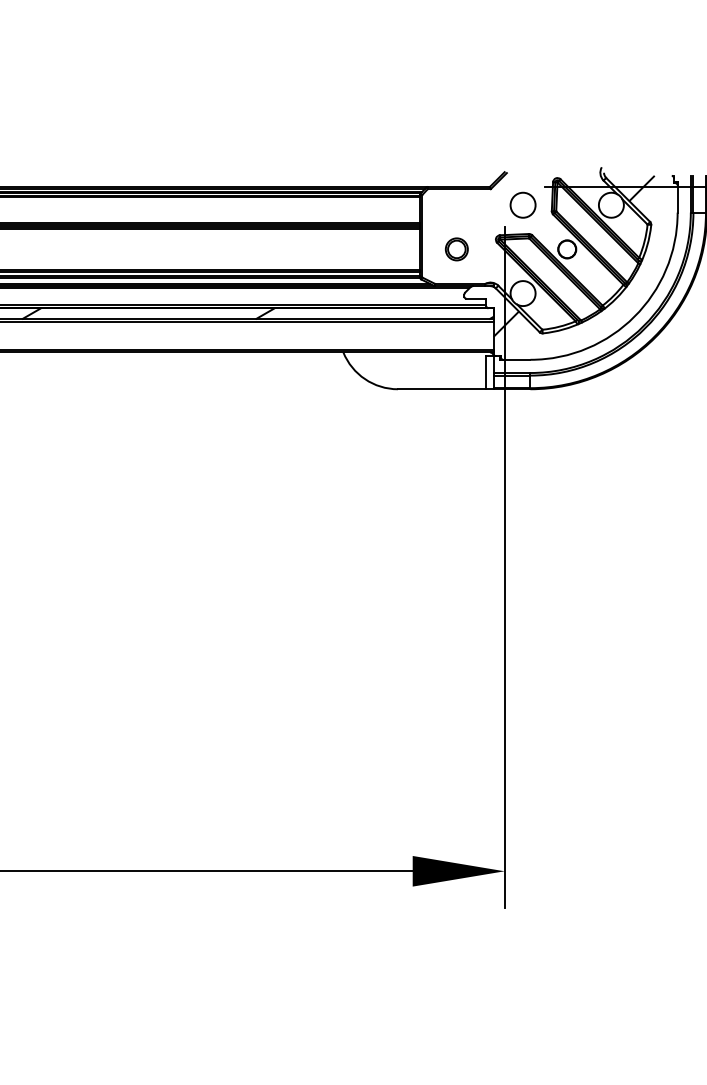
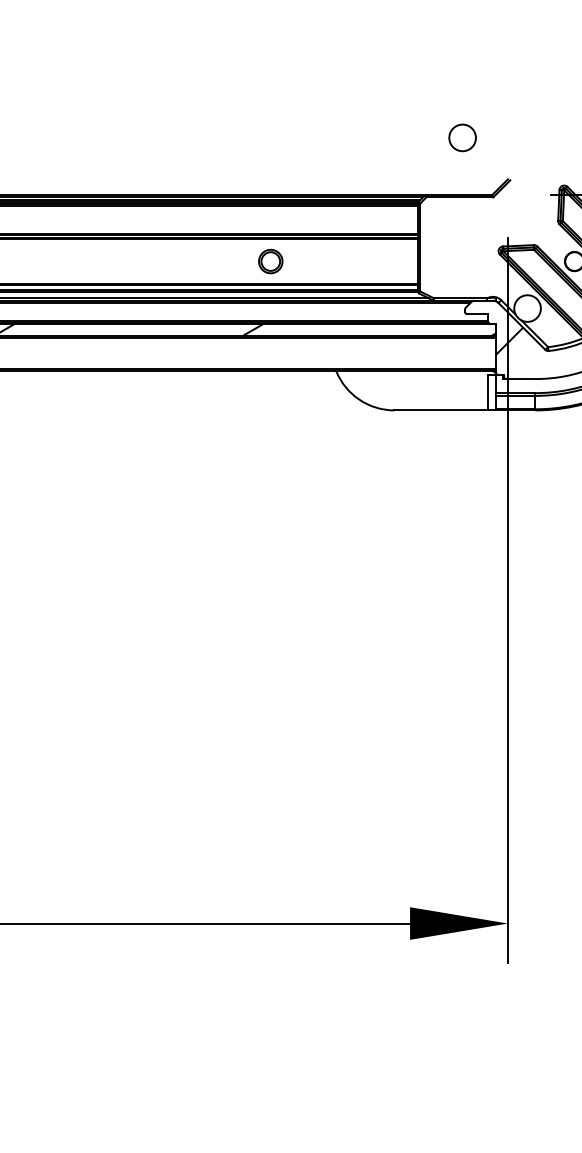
circle: (522, 204) -> (462, 137), moved
part: (456, 249) -> (270, 261), moved

